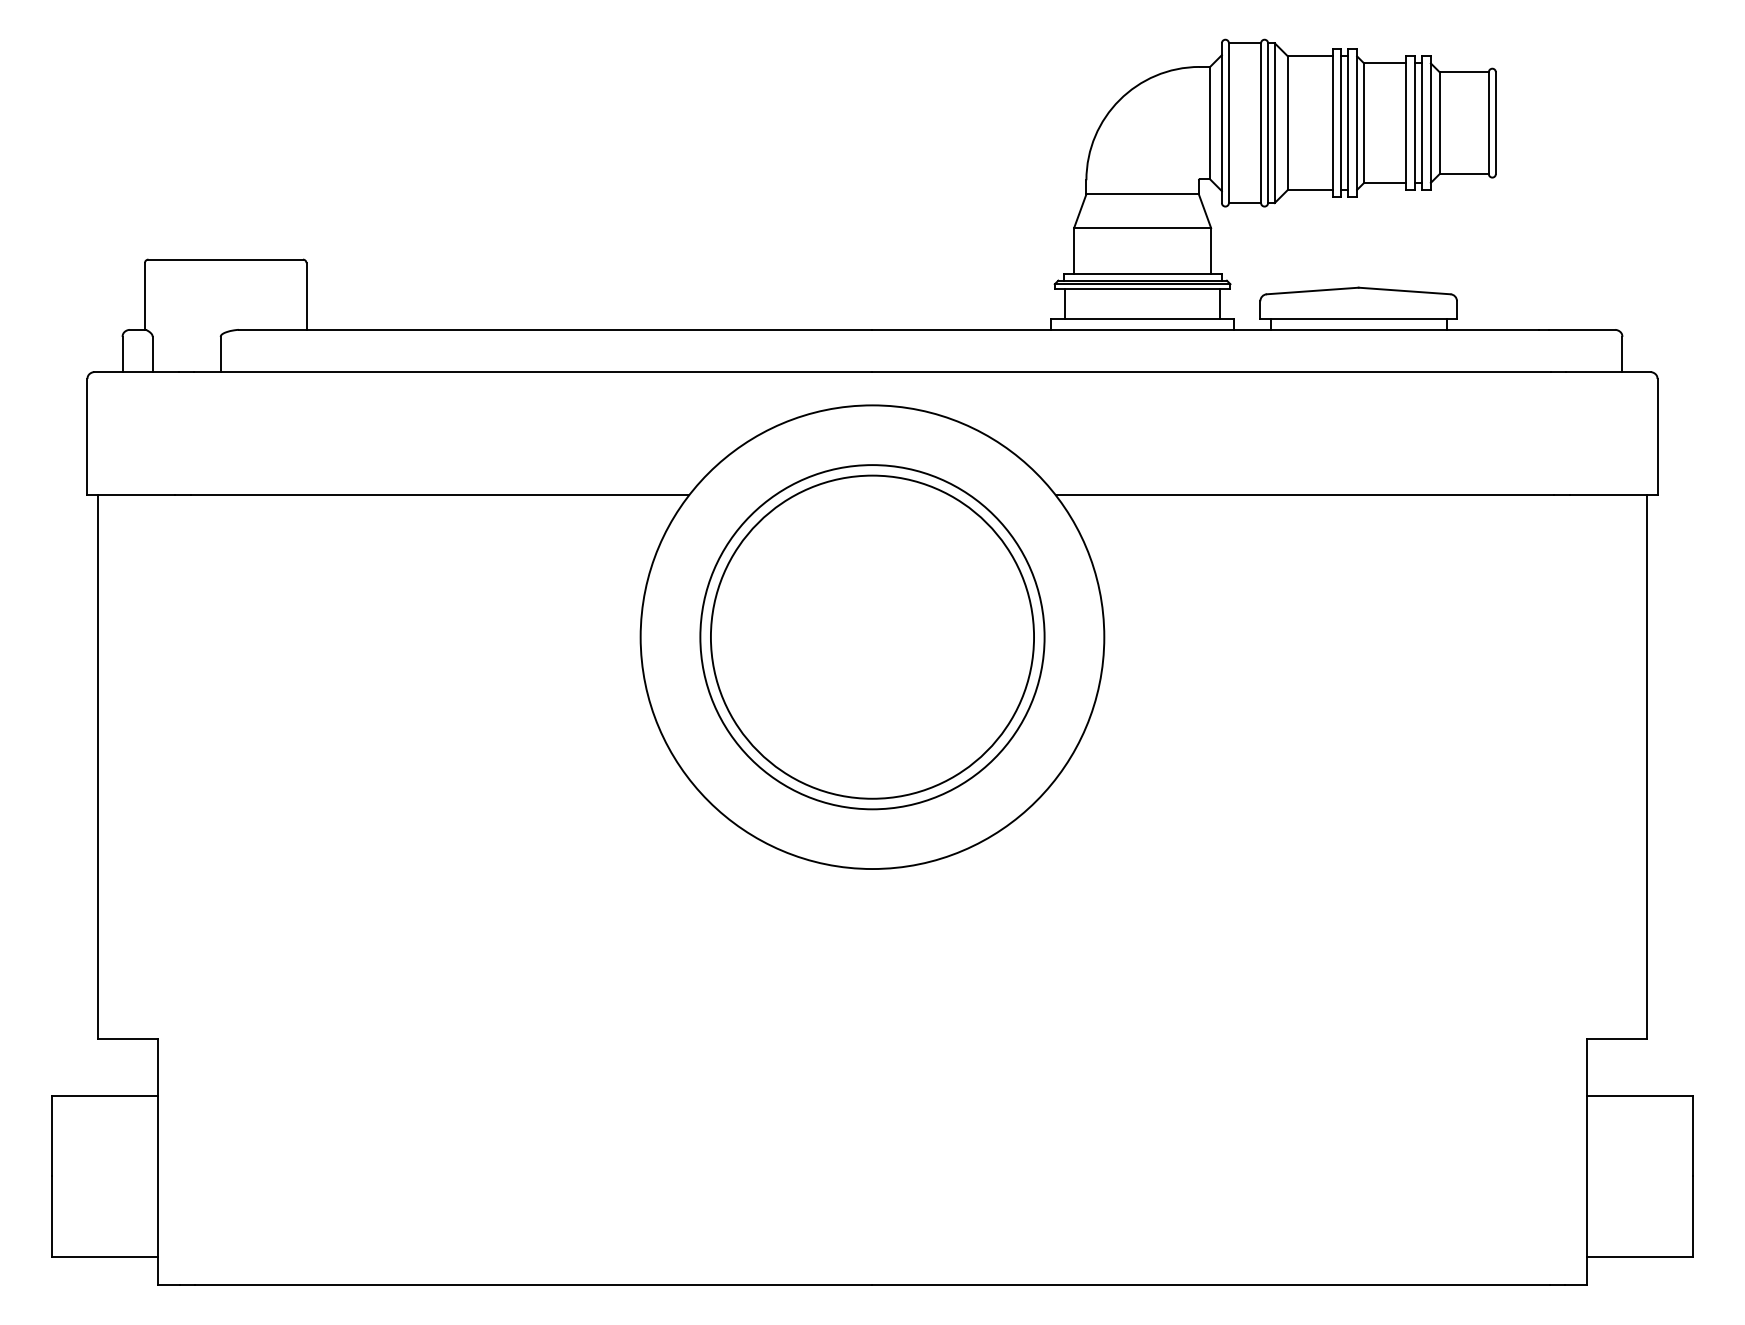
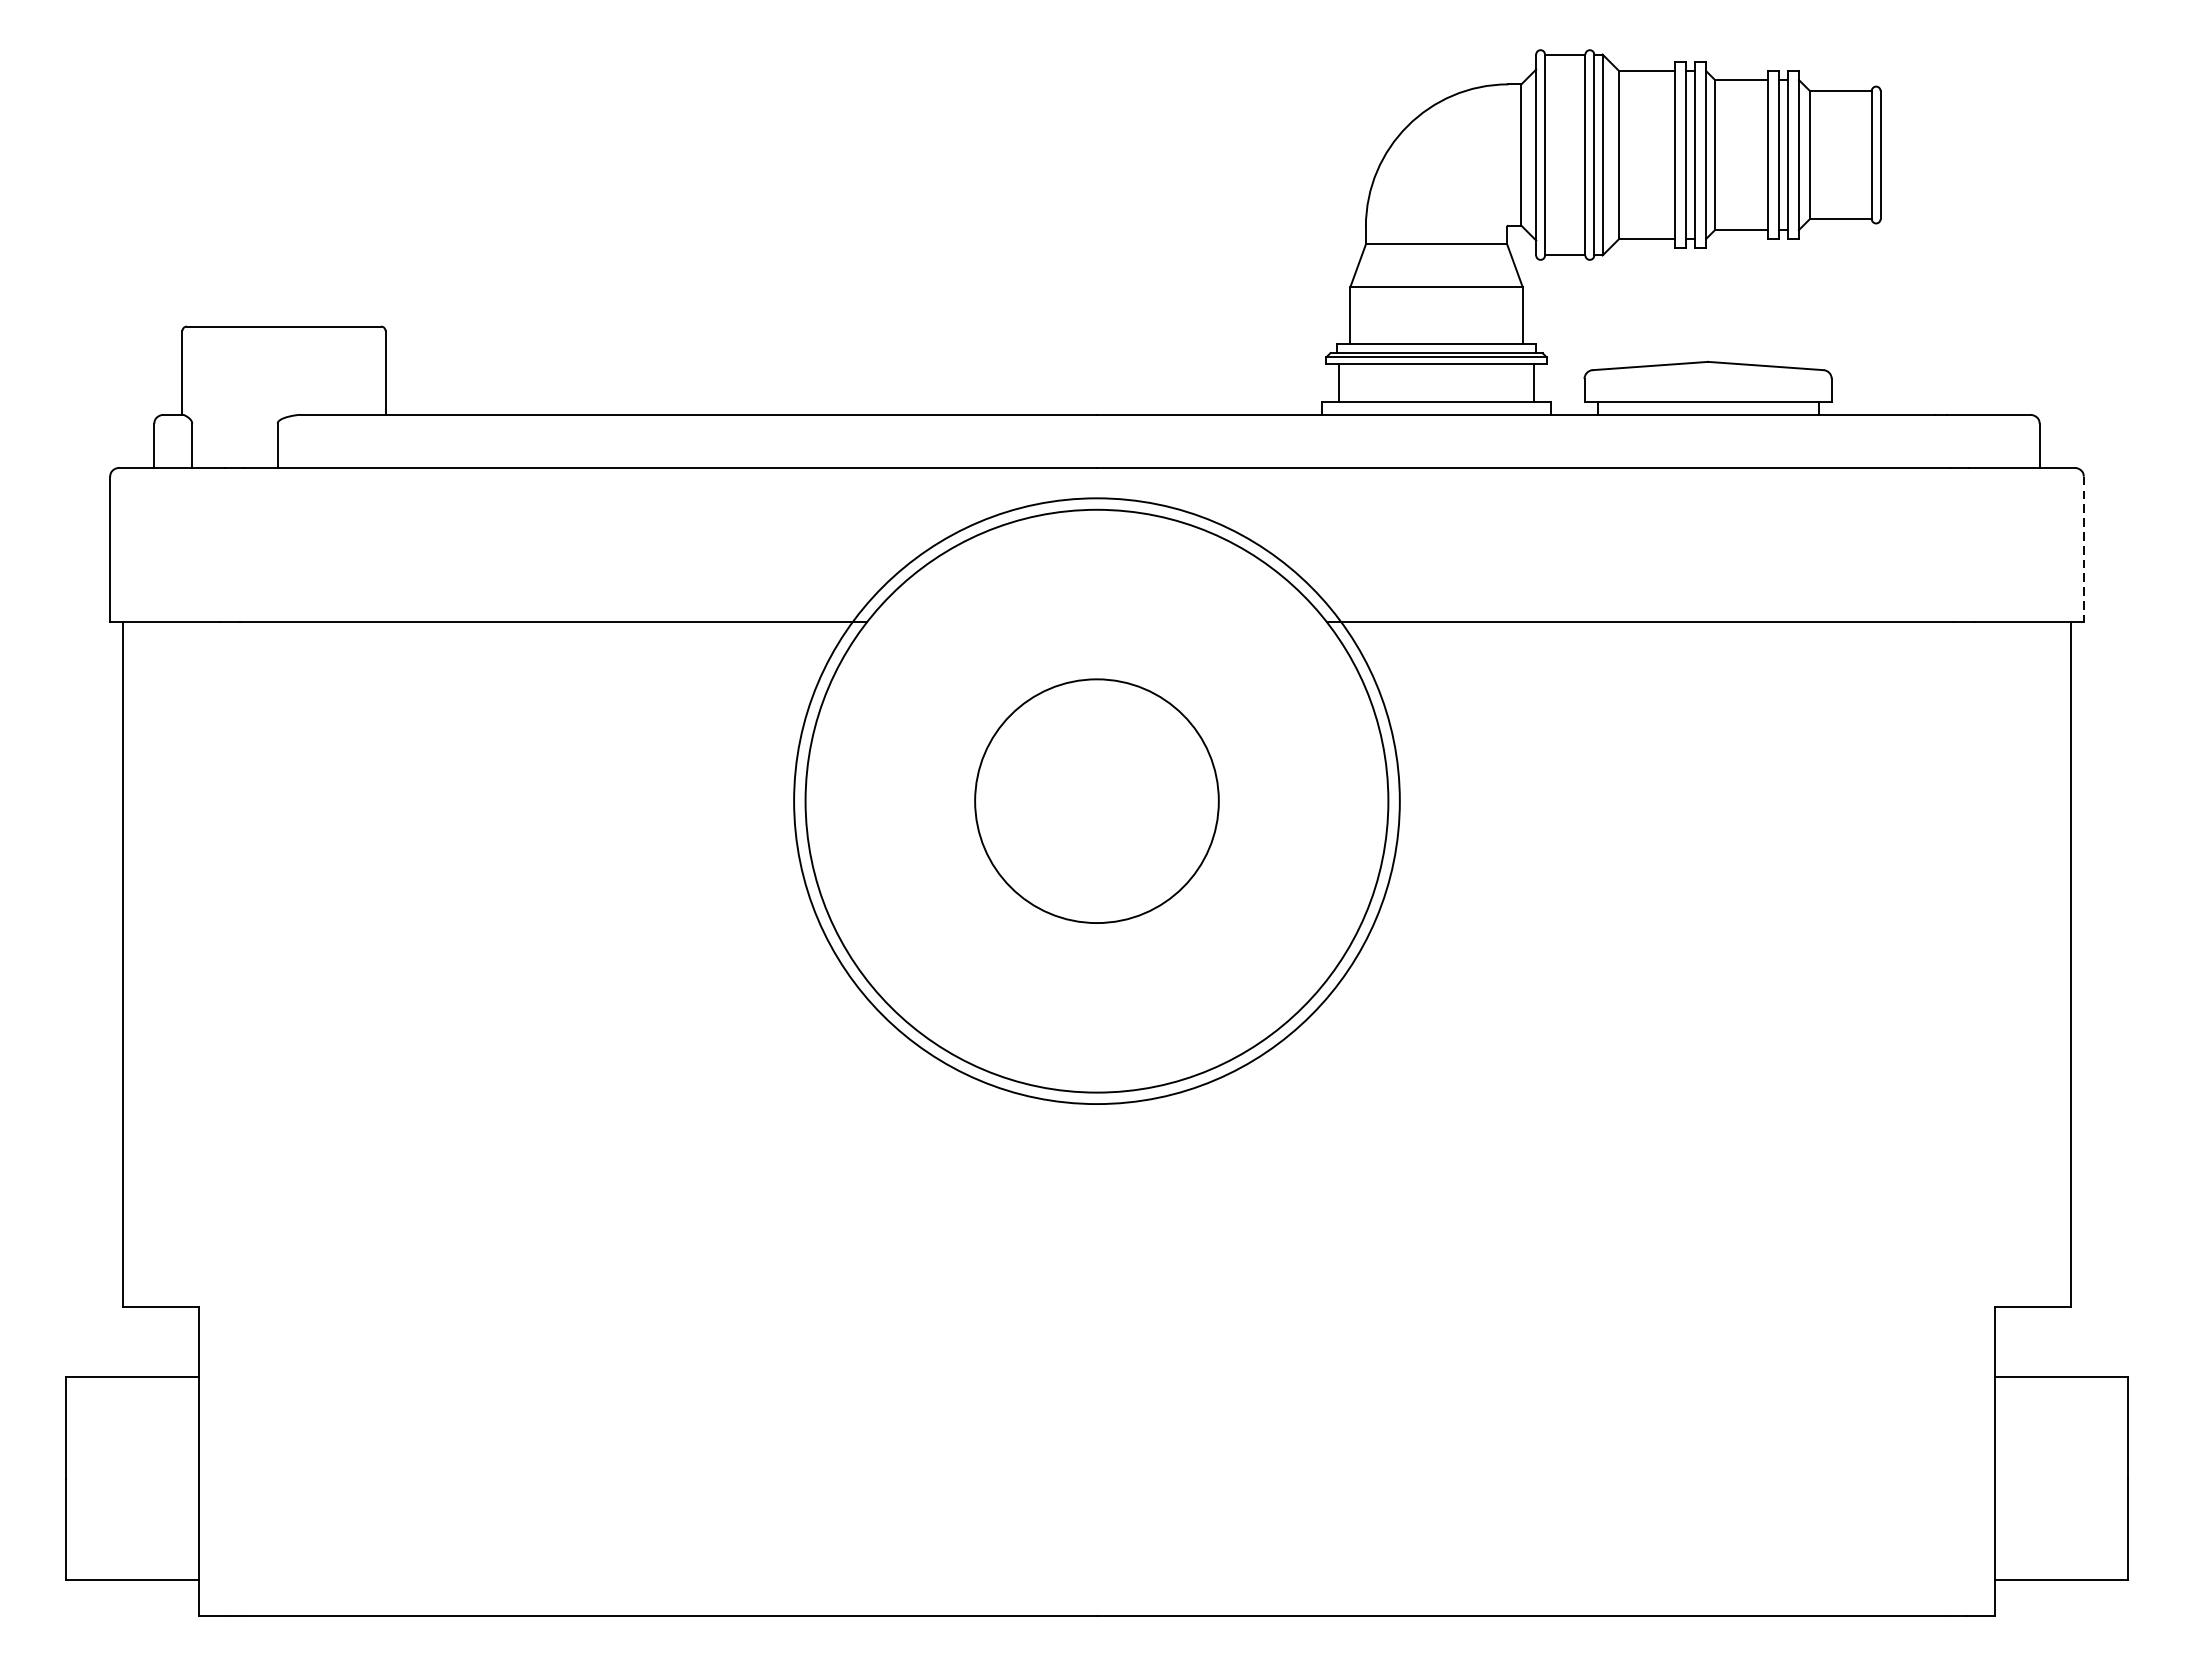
line: (1657, 437) -> (2083, 550), solid -> dashed
circle: (872, 636) -> (1097, 800), size x0.6
circle: (872, 637) -> (1097, 801), size x1.4

